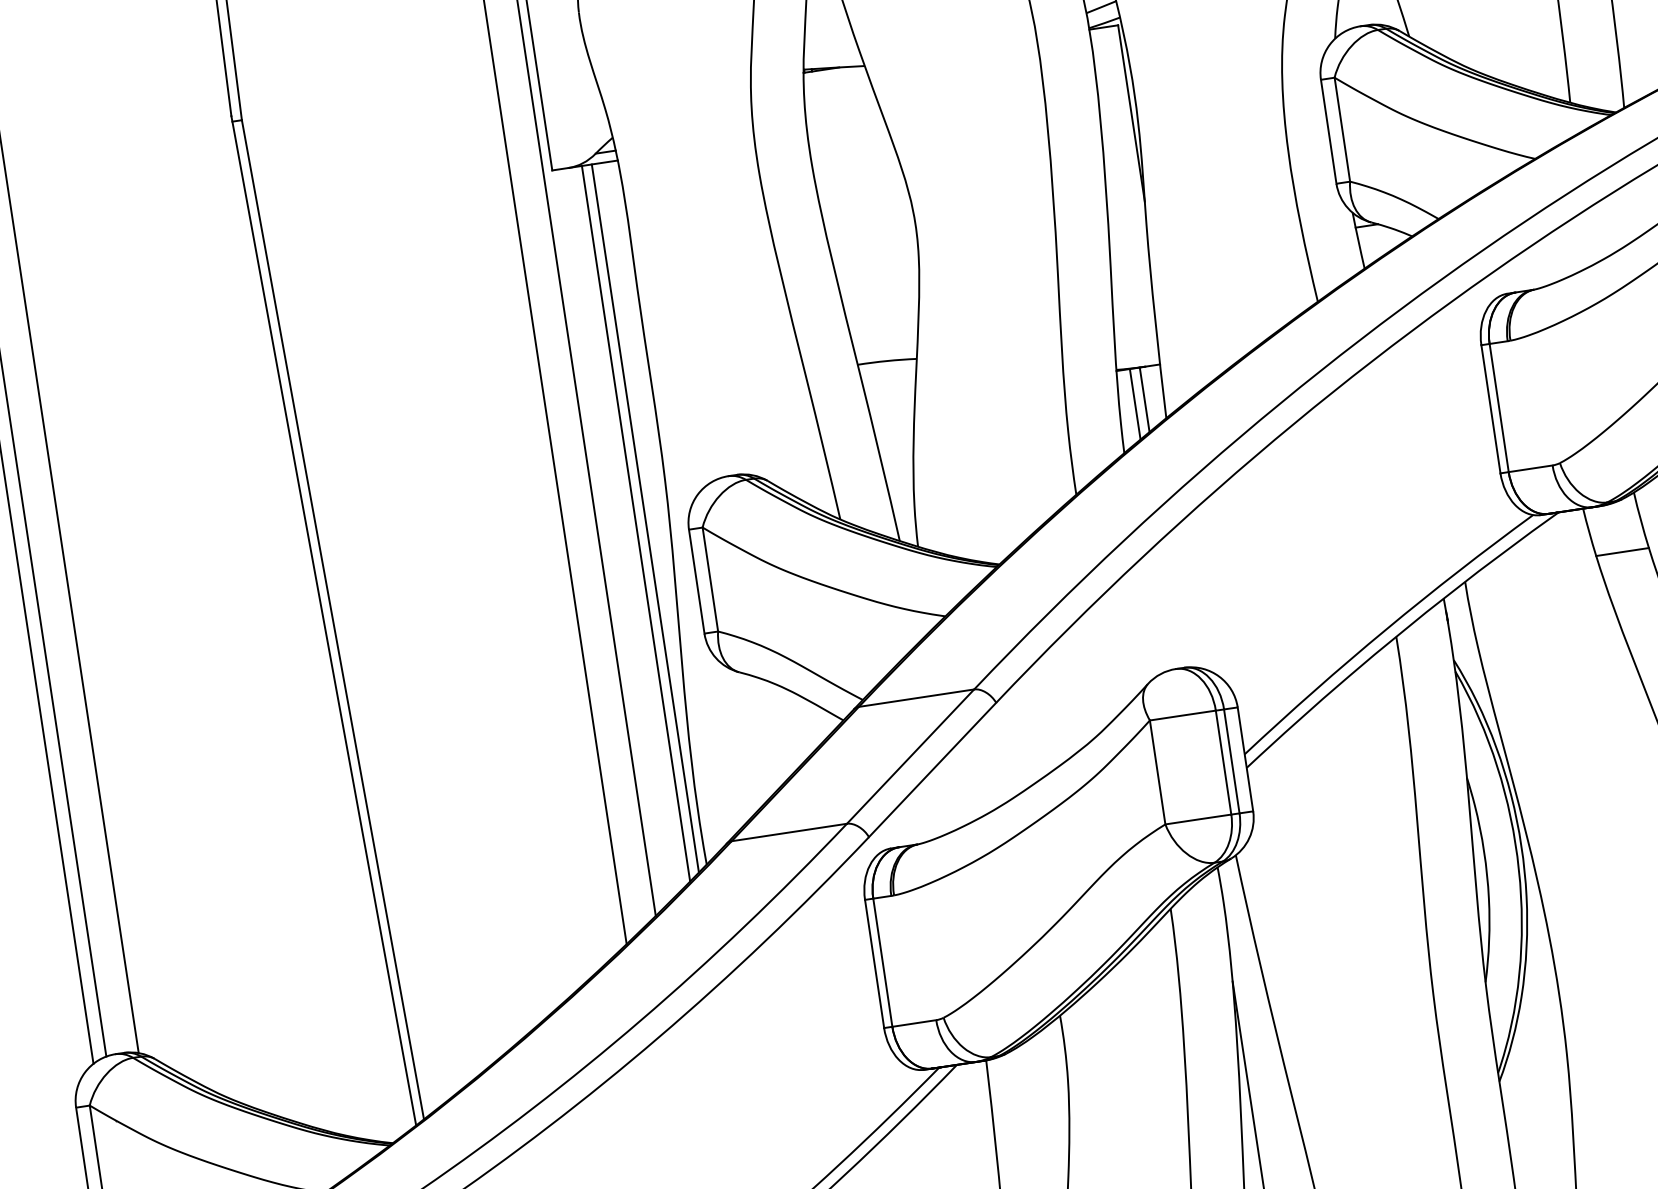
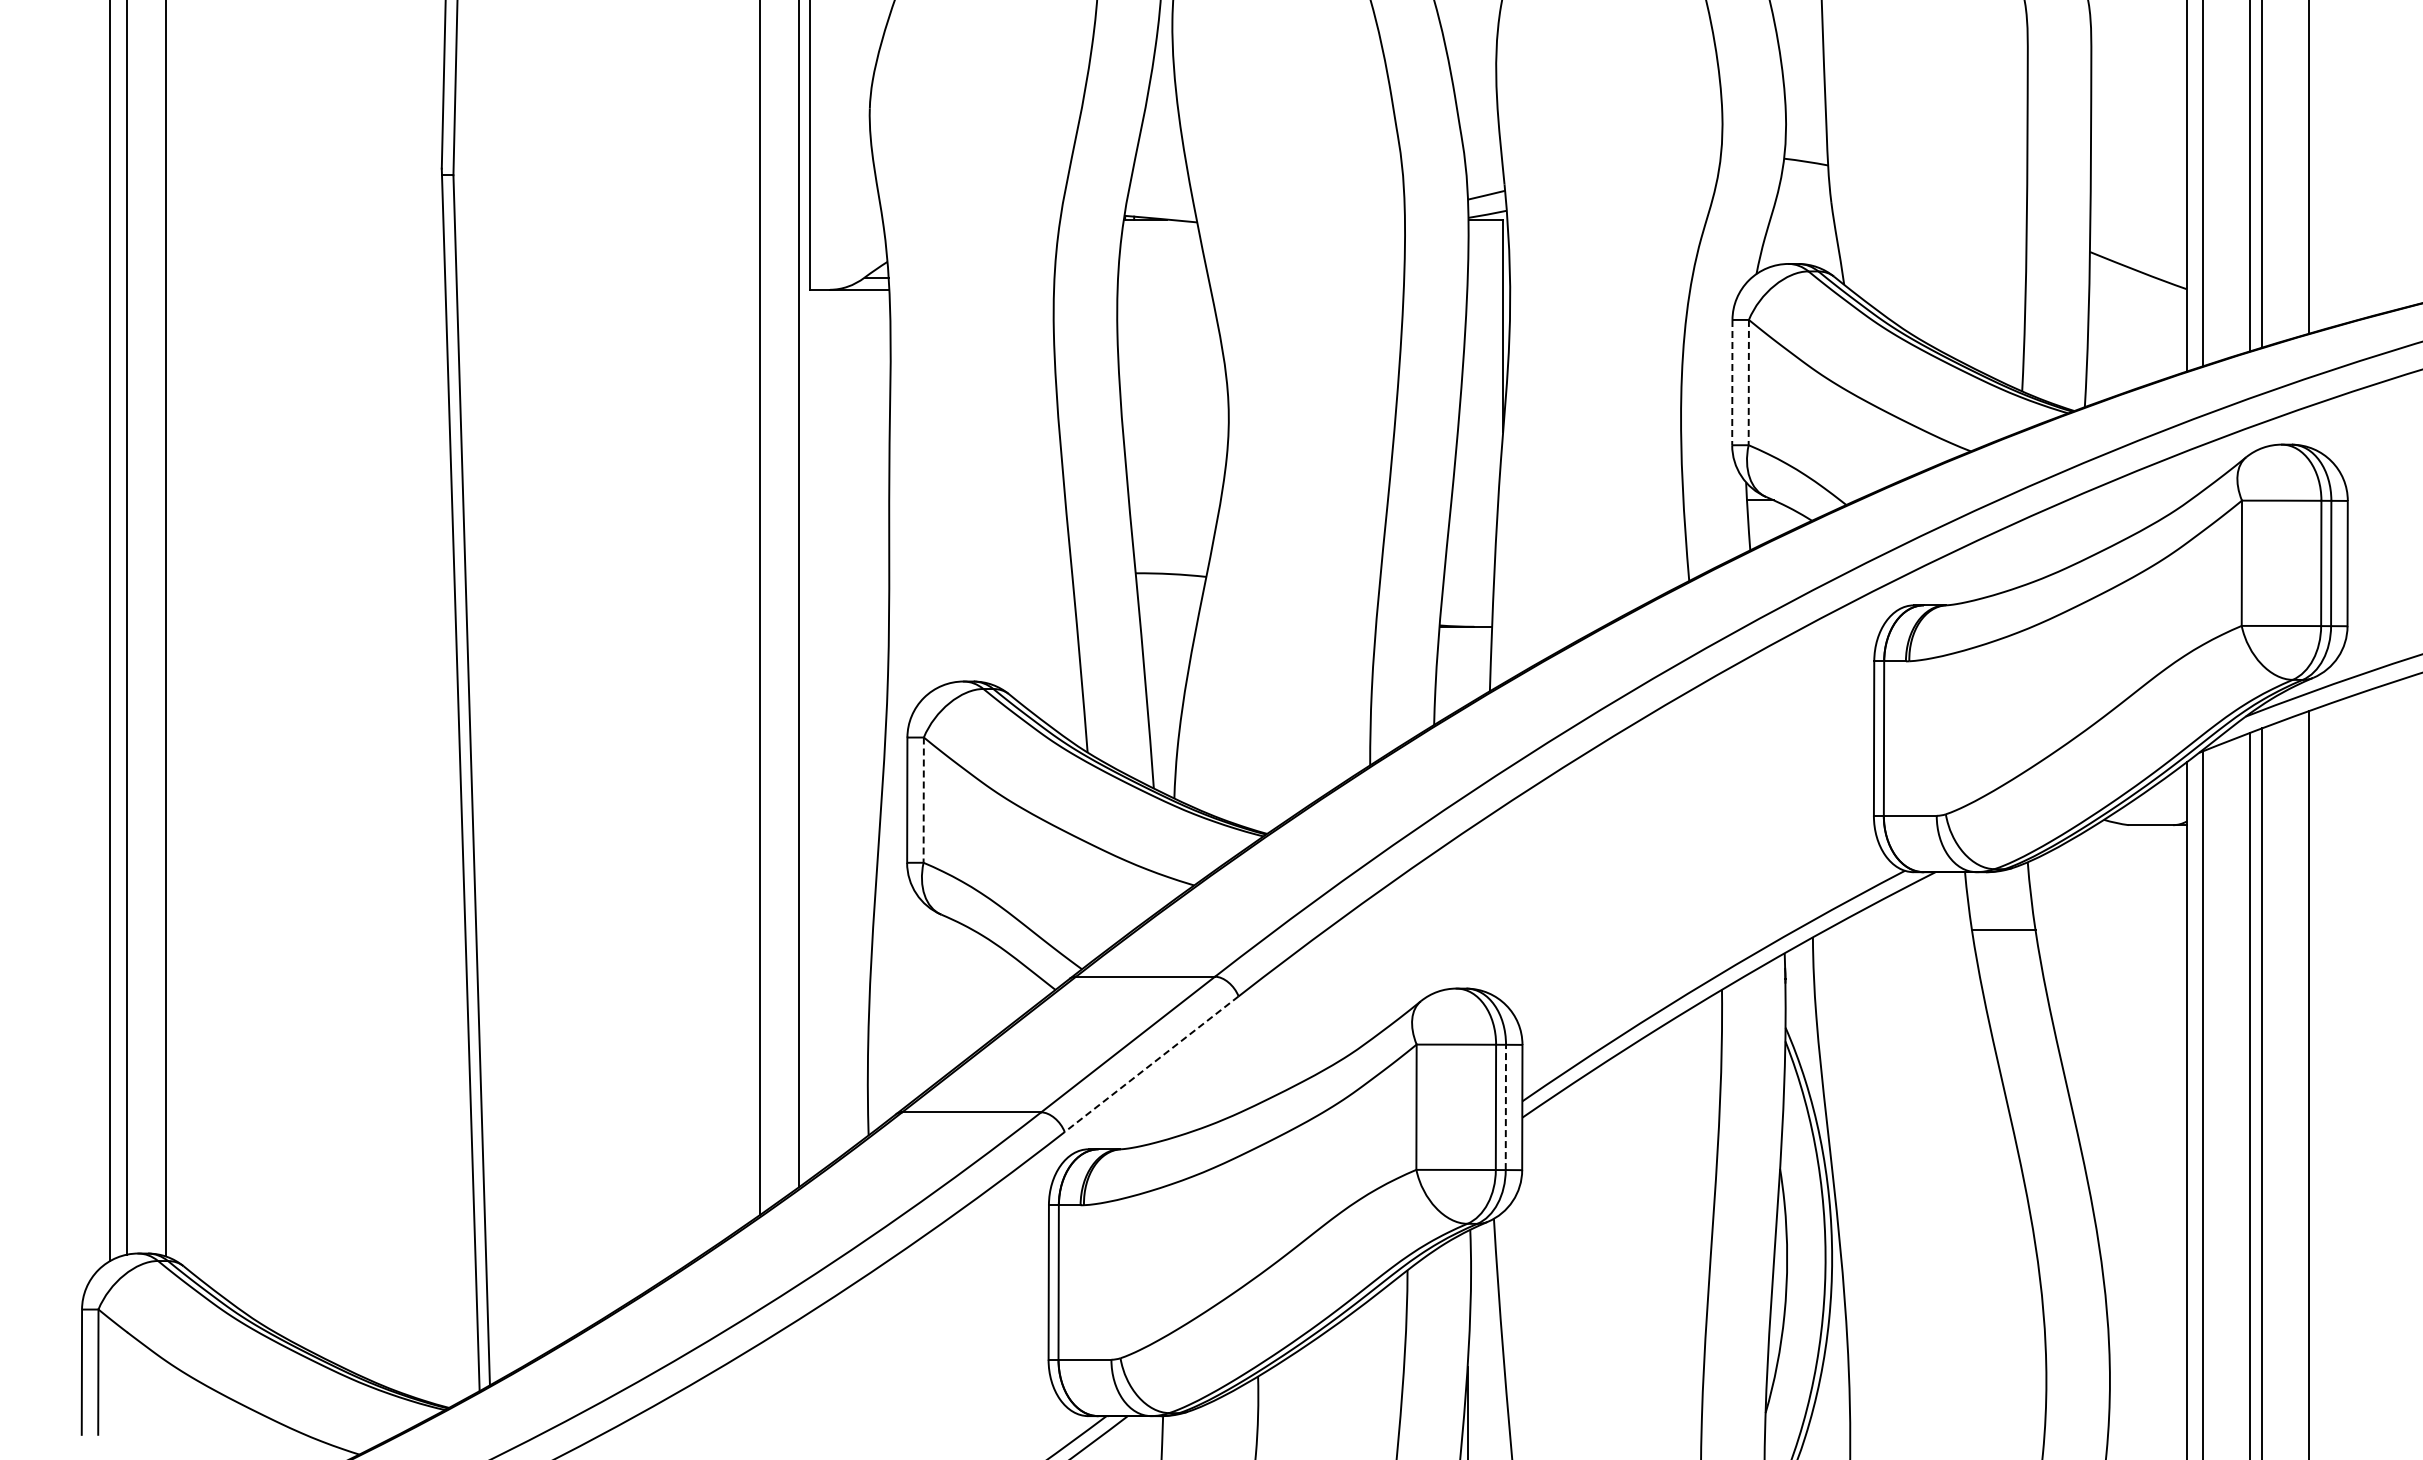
line: (1342, 129) -> (1748, 382), solid -> dashed
line: (1328, 131) -> (1732, 382), solid -> dashed
line: (1144, 399) -> (1467, 665), removed
line: (1134, 403) -> (1455, 668), removed
line: (644, 518) -> (857, 716), removed
line: (636, 523) -> (846, 720), removed
line: (710, 579) -> (923, 800), solid -> dashed
line: (1231, 761) -> (1505, 1107), solid -> dashed
line: (932, 770) -> (1151, 1064), solid -> dashed

